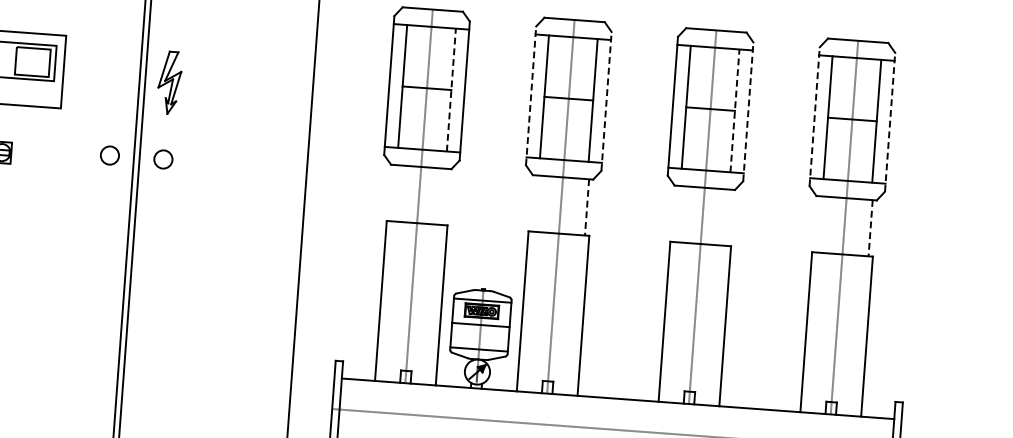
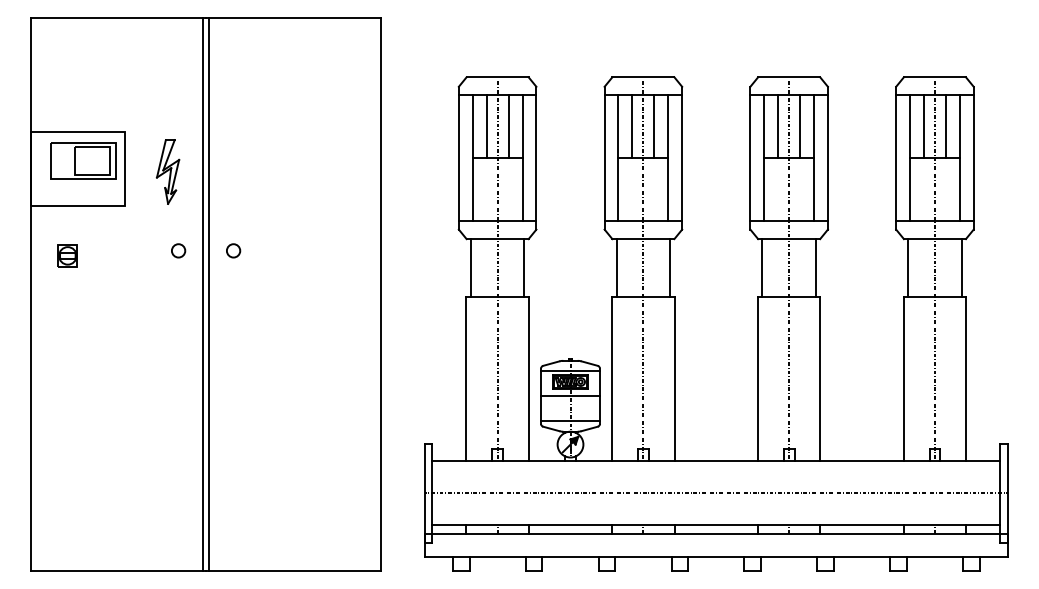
line: (418, 56) -> (486, 126), added
line: (439, 58) -> (508, 126), added
line: (560, 67) -> (632, 126), added
line: (581, 68) -> (654, 126), added
line: (702, 77) -> (778, 126), added
line: (723, 79) -> (800, 126), added
part: (169, 82) -> (167, 171), moved
line: (843, 87) -> (923, 126), added
line: (451, 89) -> (522, 157), dashed -> solid
line: (864, 89) -> (945, 126), added
line: (531, 95) -> (604, 157), dashed -> solid
line: (606, 100) -> (682, 157), dashed -> solid
line: (735, 110) -> (814, 157), dashed -> solid
line: (747, 111) -> (827, 157), dashed -> solid
line: (815, 116) -> (896, 157), dashed -> solid
line: (889, 121) -> (973, 157), dashed -> solid
circle: (110, 155) -> (178, 250), size x0.71
circle: (163, 159) -> (233, 250), size x0.71
line: (392, 192) -> (470, 267), added
line: (445, 196) -> (524, 267), added
line: (534, 203) -> (616, 267), added
line: (587, 207) -> (670, 268), dashed -> solid
line: (676, 213) -> (762, 267), added
line: (728, 217) -> (815, 267), added
line: (818, 223) -> (908, 267), added
line: (870, 228) -> (961, 268), dashed -> solid

